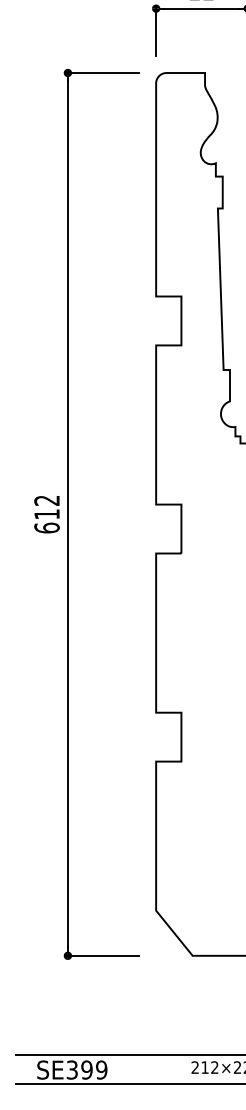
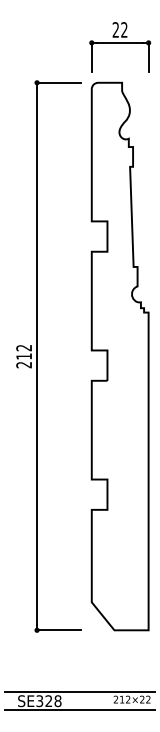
text: (47, 527) -> (24, 364), 612 -> 212
text: (94, 1070) -> (53, 701), SE399 -> SE328

